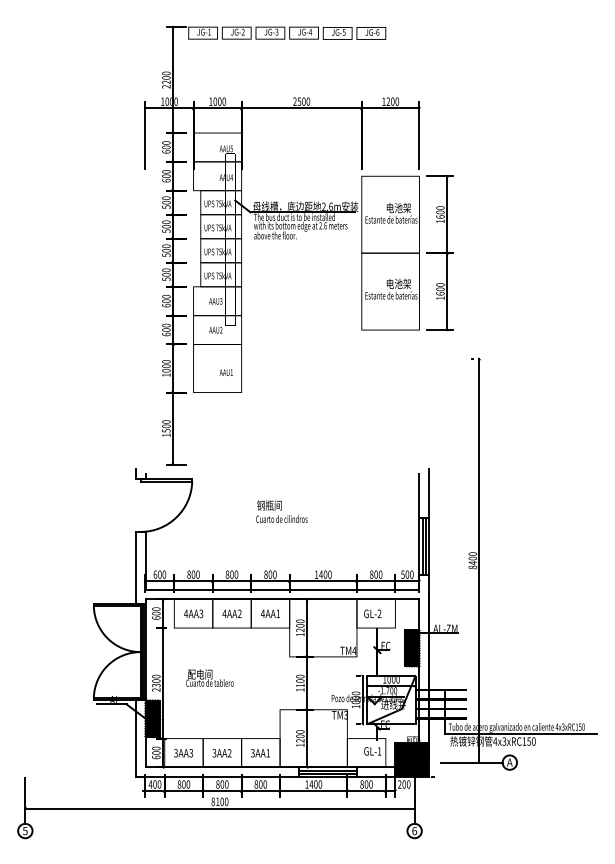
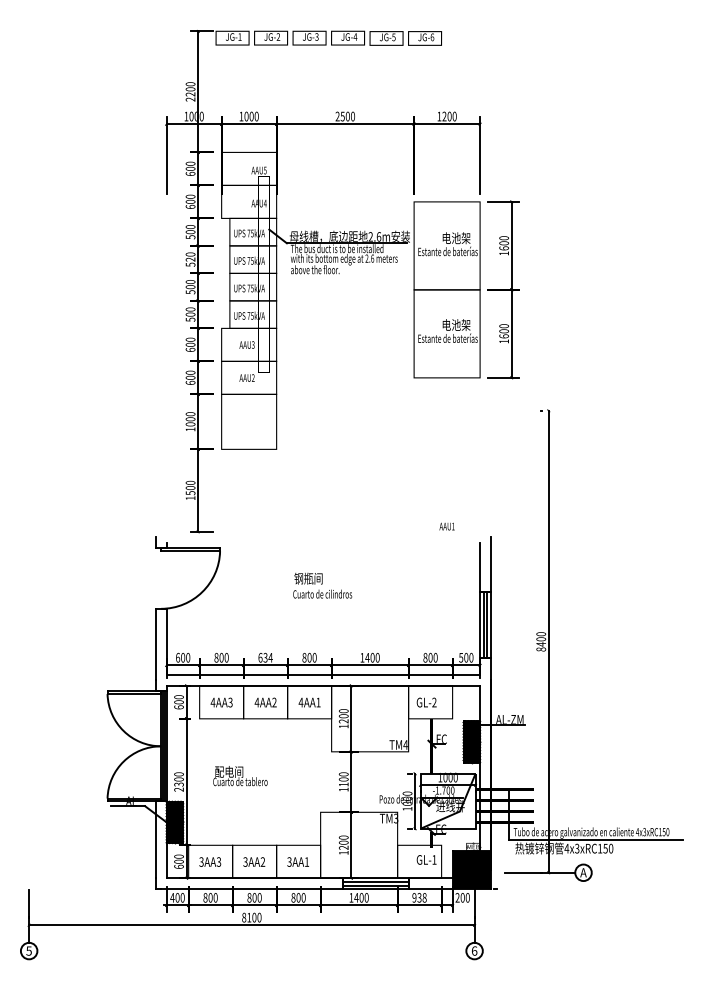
text: (166, 226) -> (190, 259), 500 -> 520
text: (225, 372) -> (446, 526), moved
text: (231, 574) -> (265, 657), 800 -> 634
text: (366, 784) -> (419, 897), 800 -> 938

